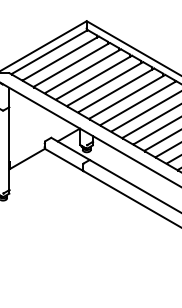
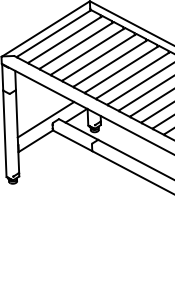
line: (38, 137) -> (46, 119), added

